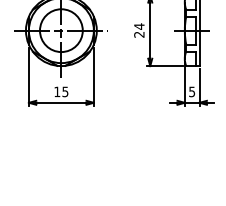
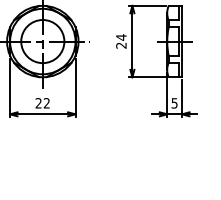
text: (61, 91) -> (42, 102), 15 -> 22

